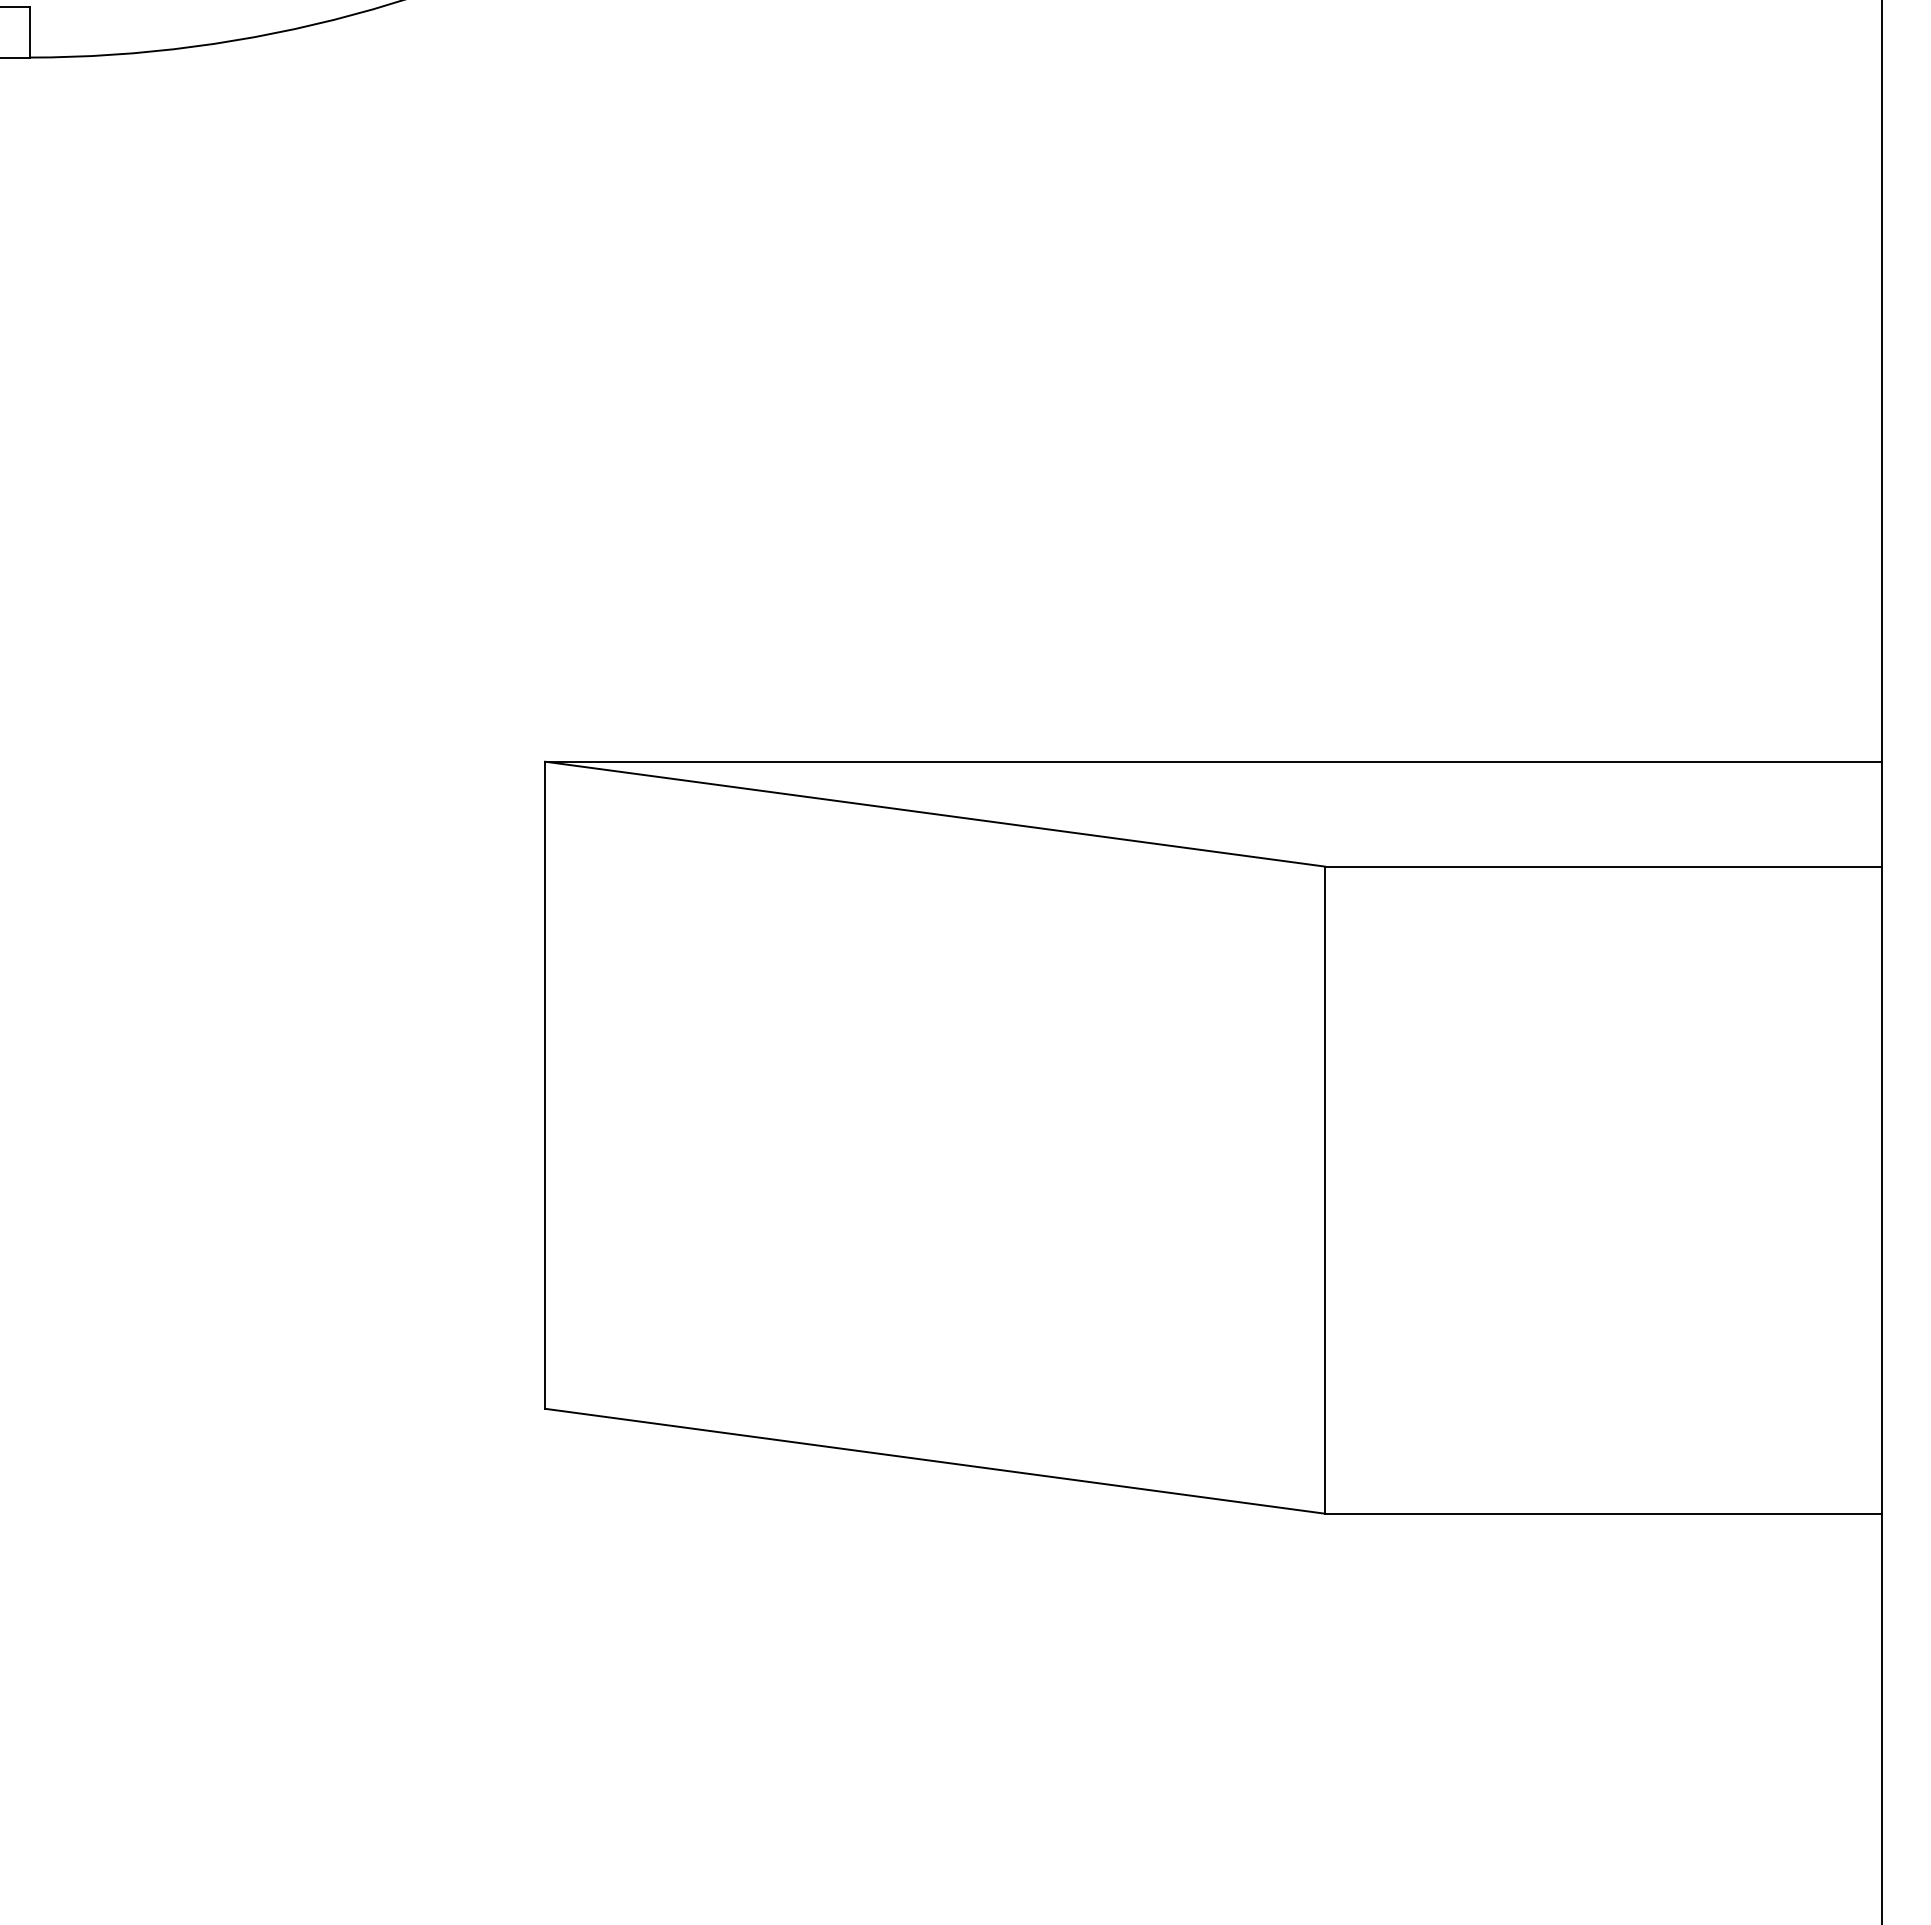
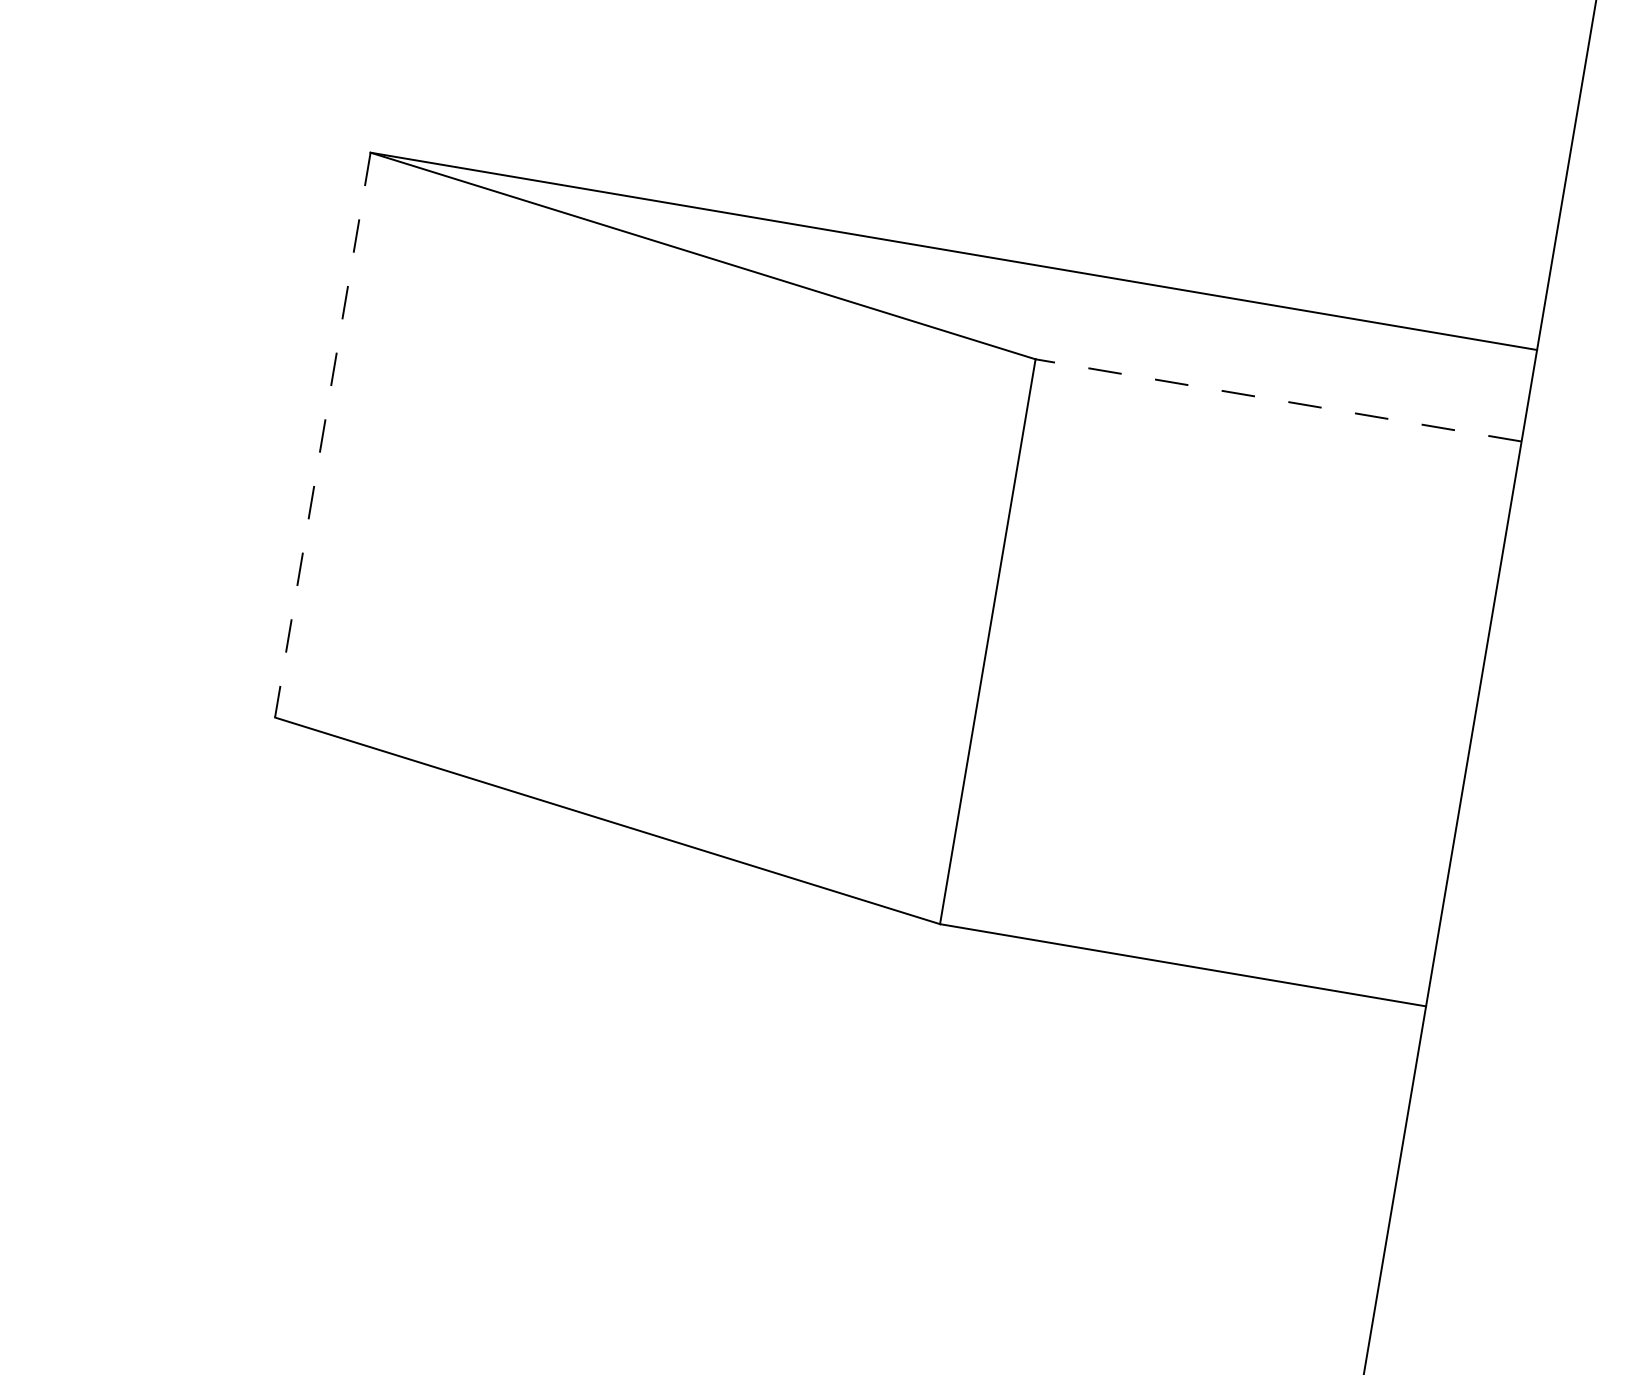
line: (1602, 866) -> (1277, 400), solid -> dashed
line: (545, 1085) -> (322, 435), solid -> dashed

